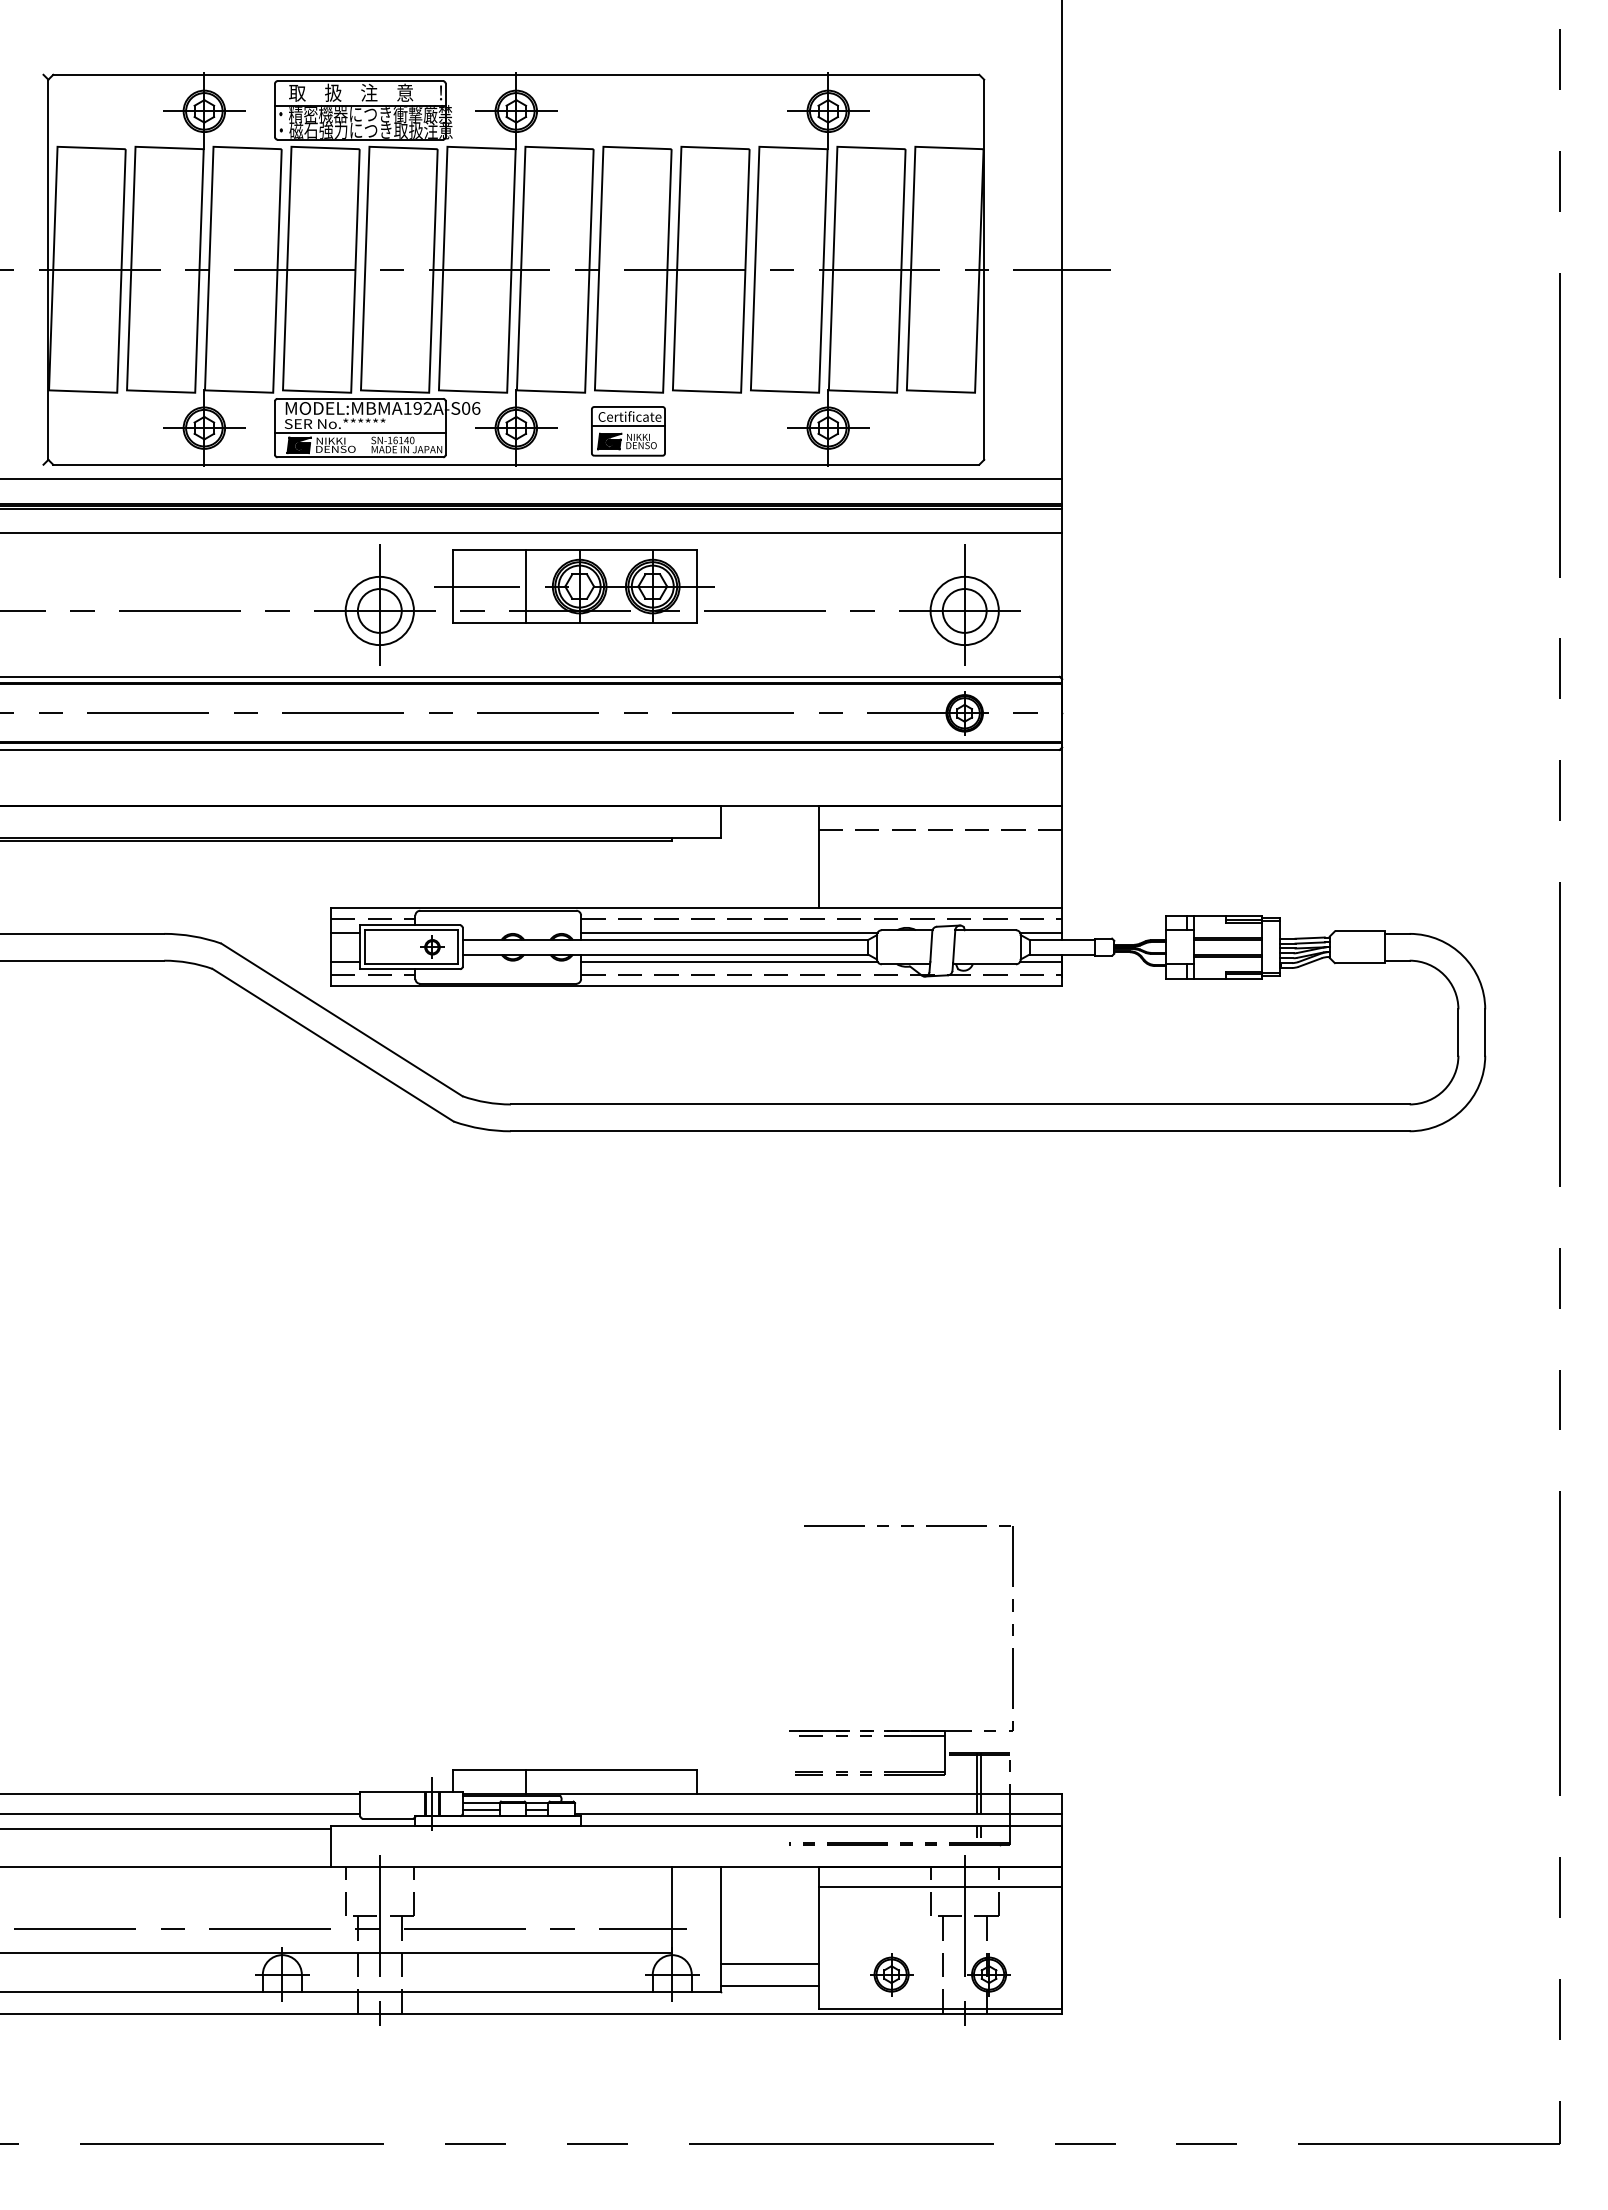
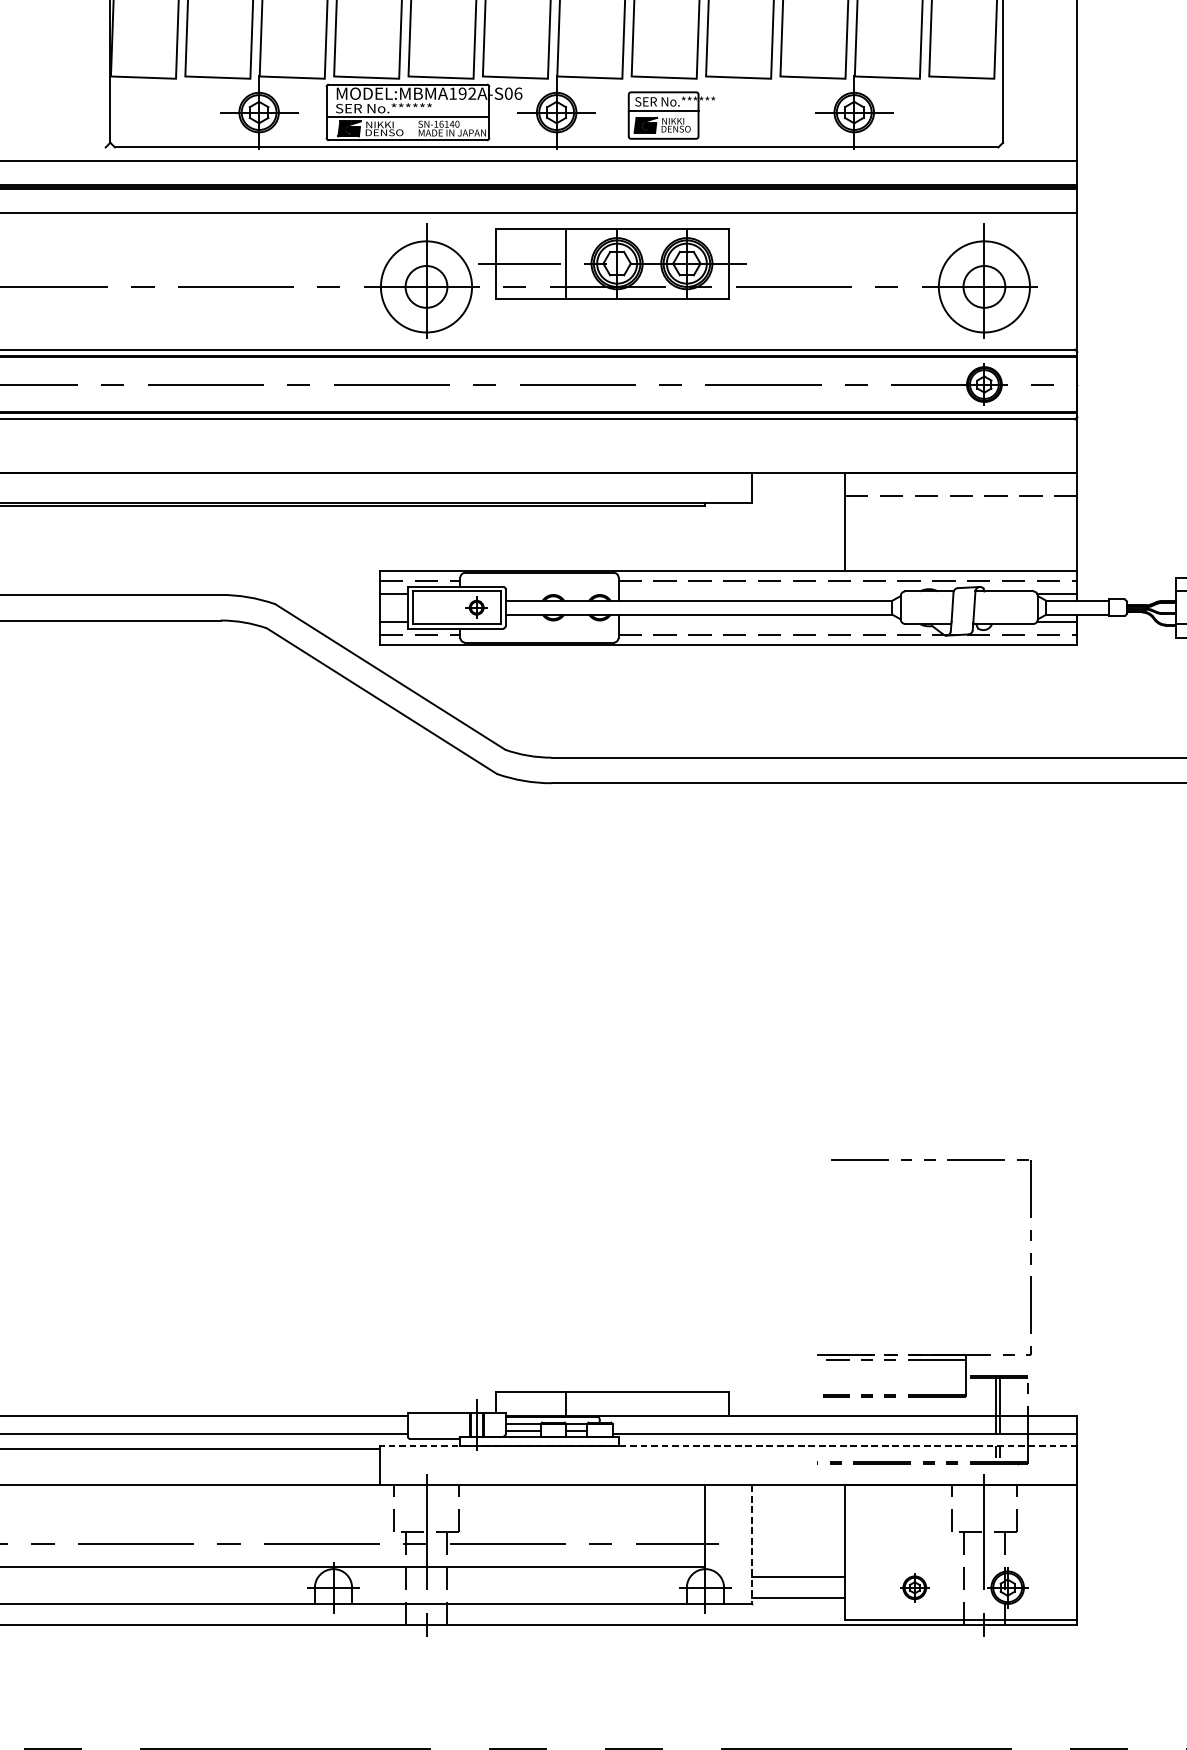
text: (640, 416) -> (675, 101), Certificate -> SER No.******
circle: (379, 610) -> (426, 286), size x1.4
circle: (964, 610) -> (984, 286), size x1.4
line: (729, 932) -> (760, 593), removed
line: (729, 961) -> (760, 621), removed
line: (696, 1825) -> (728, 1445), solid -> dashed
line: (940, 1886) -> (961, 1503), removed
line: (721, 1930) -> (752, 1545), solid -> dashed
part: (891, 1974) -> (914, 1587), size x0.7

